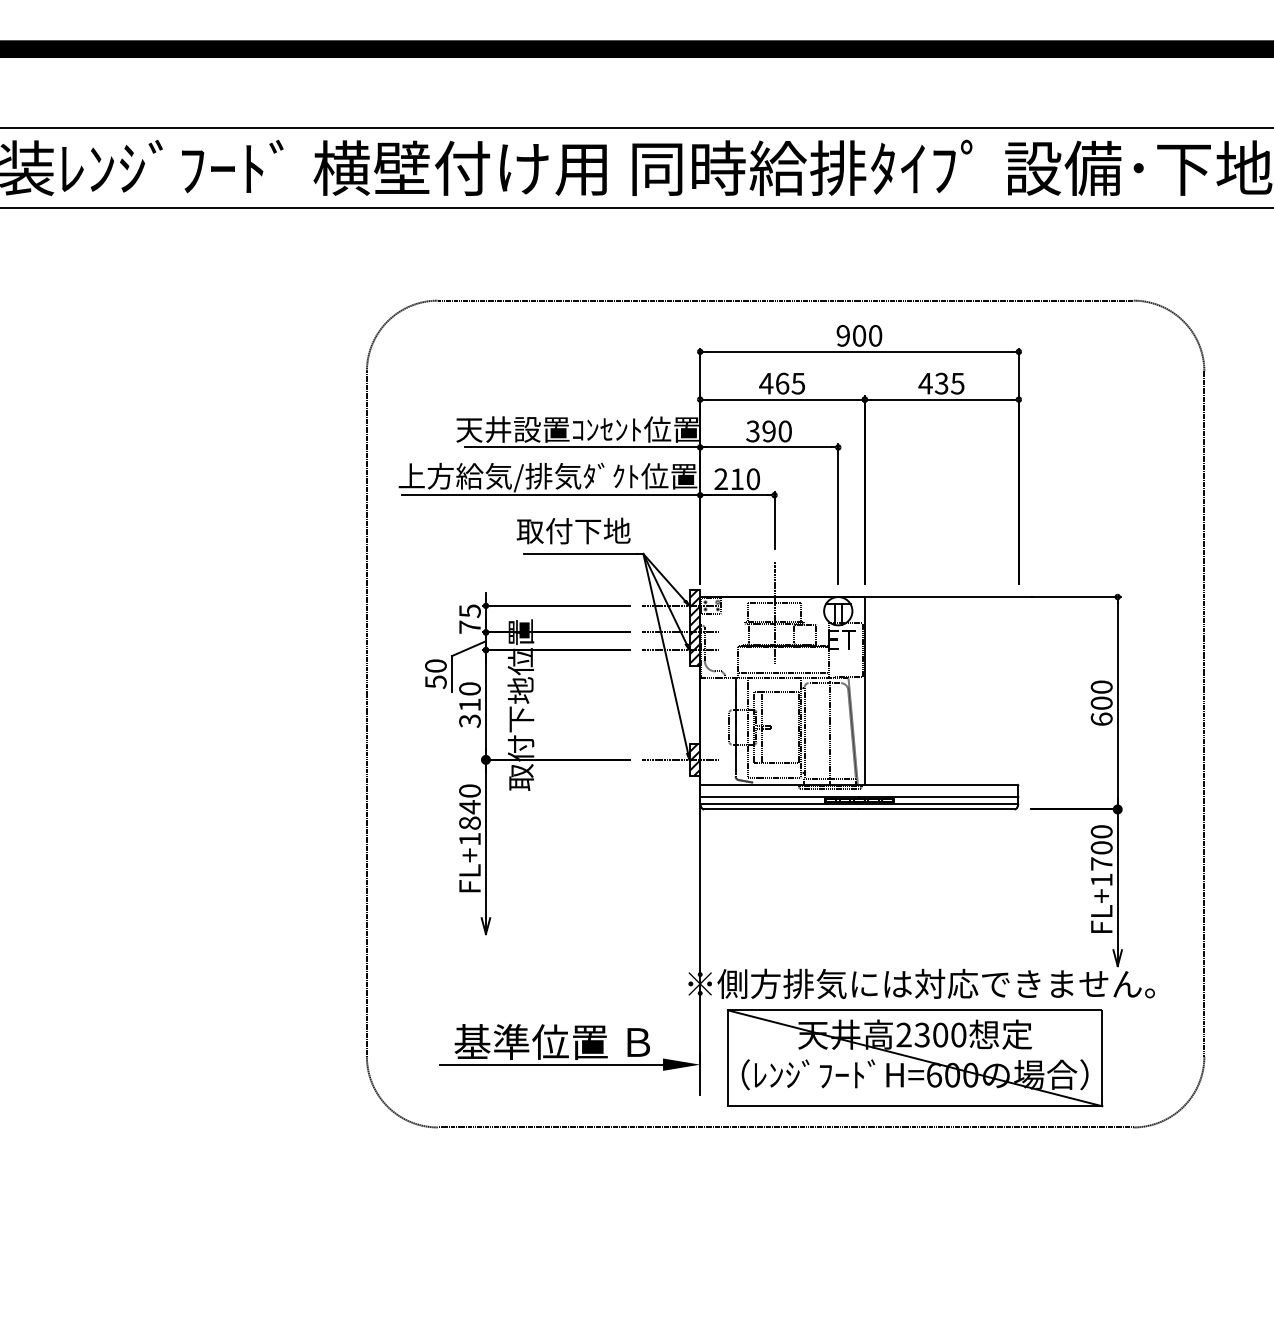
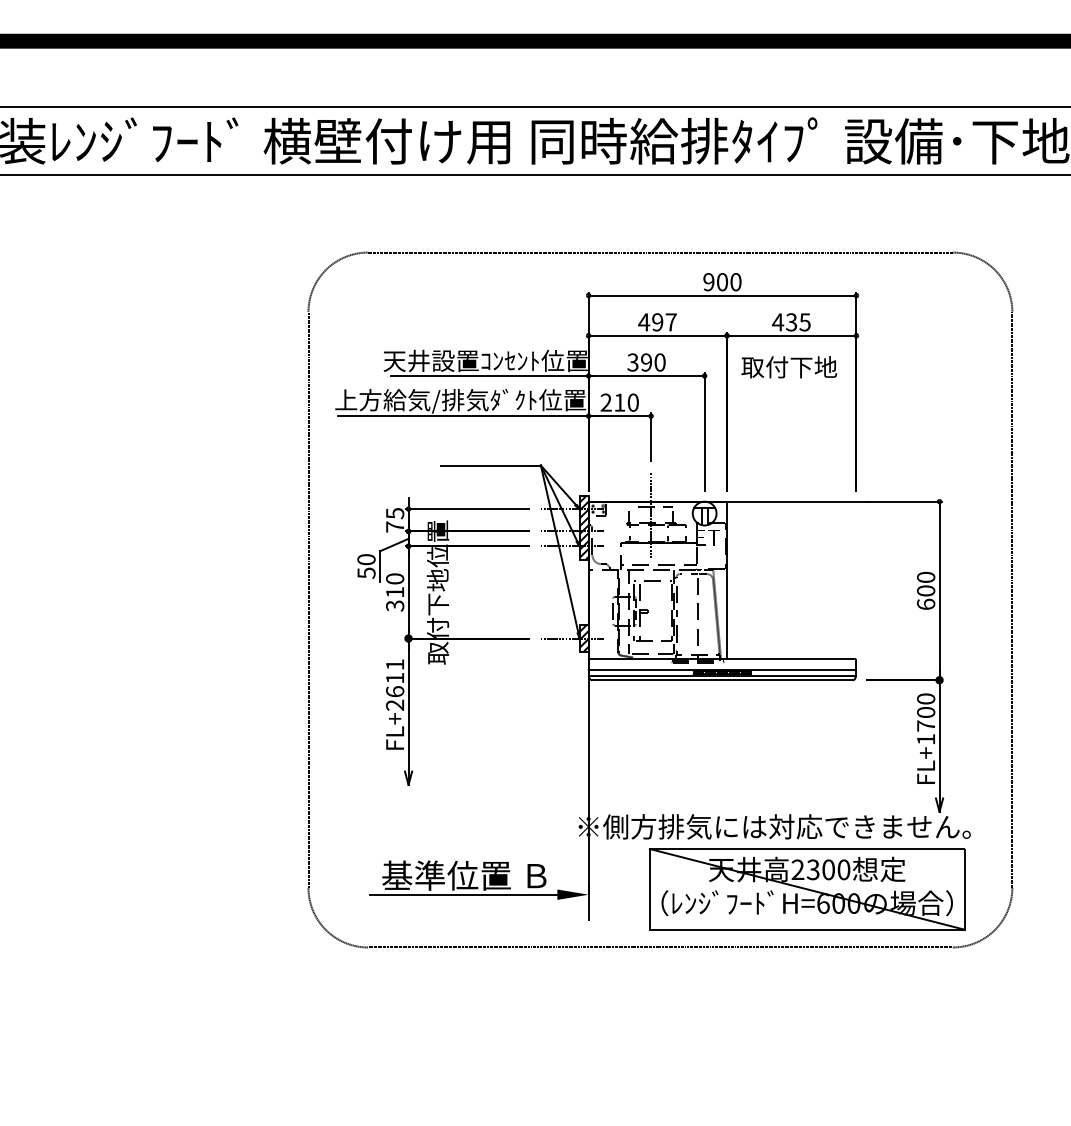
text: (790, 383) -> (664, 322), 465 -> 497
text: (572, 531) -> (788, 367), moved
text: (470, 814) -> (395, 684), FL+1840 -> FL+2611
part: (915, 1058) -> (807, 889), moved

